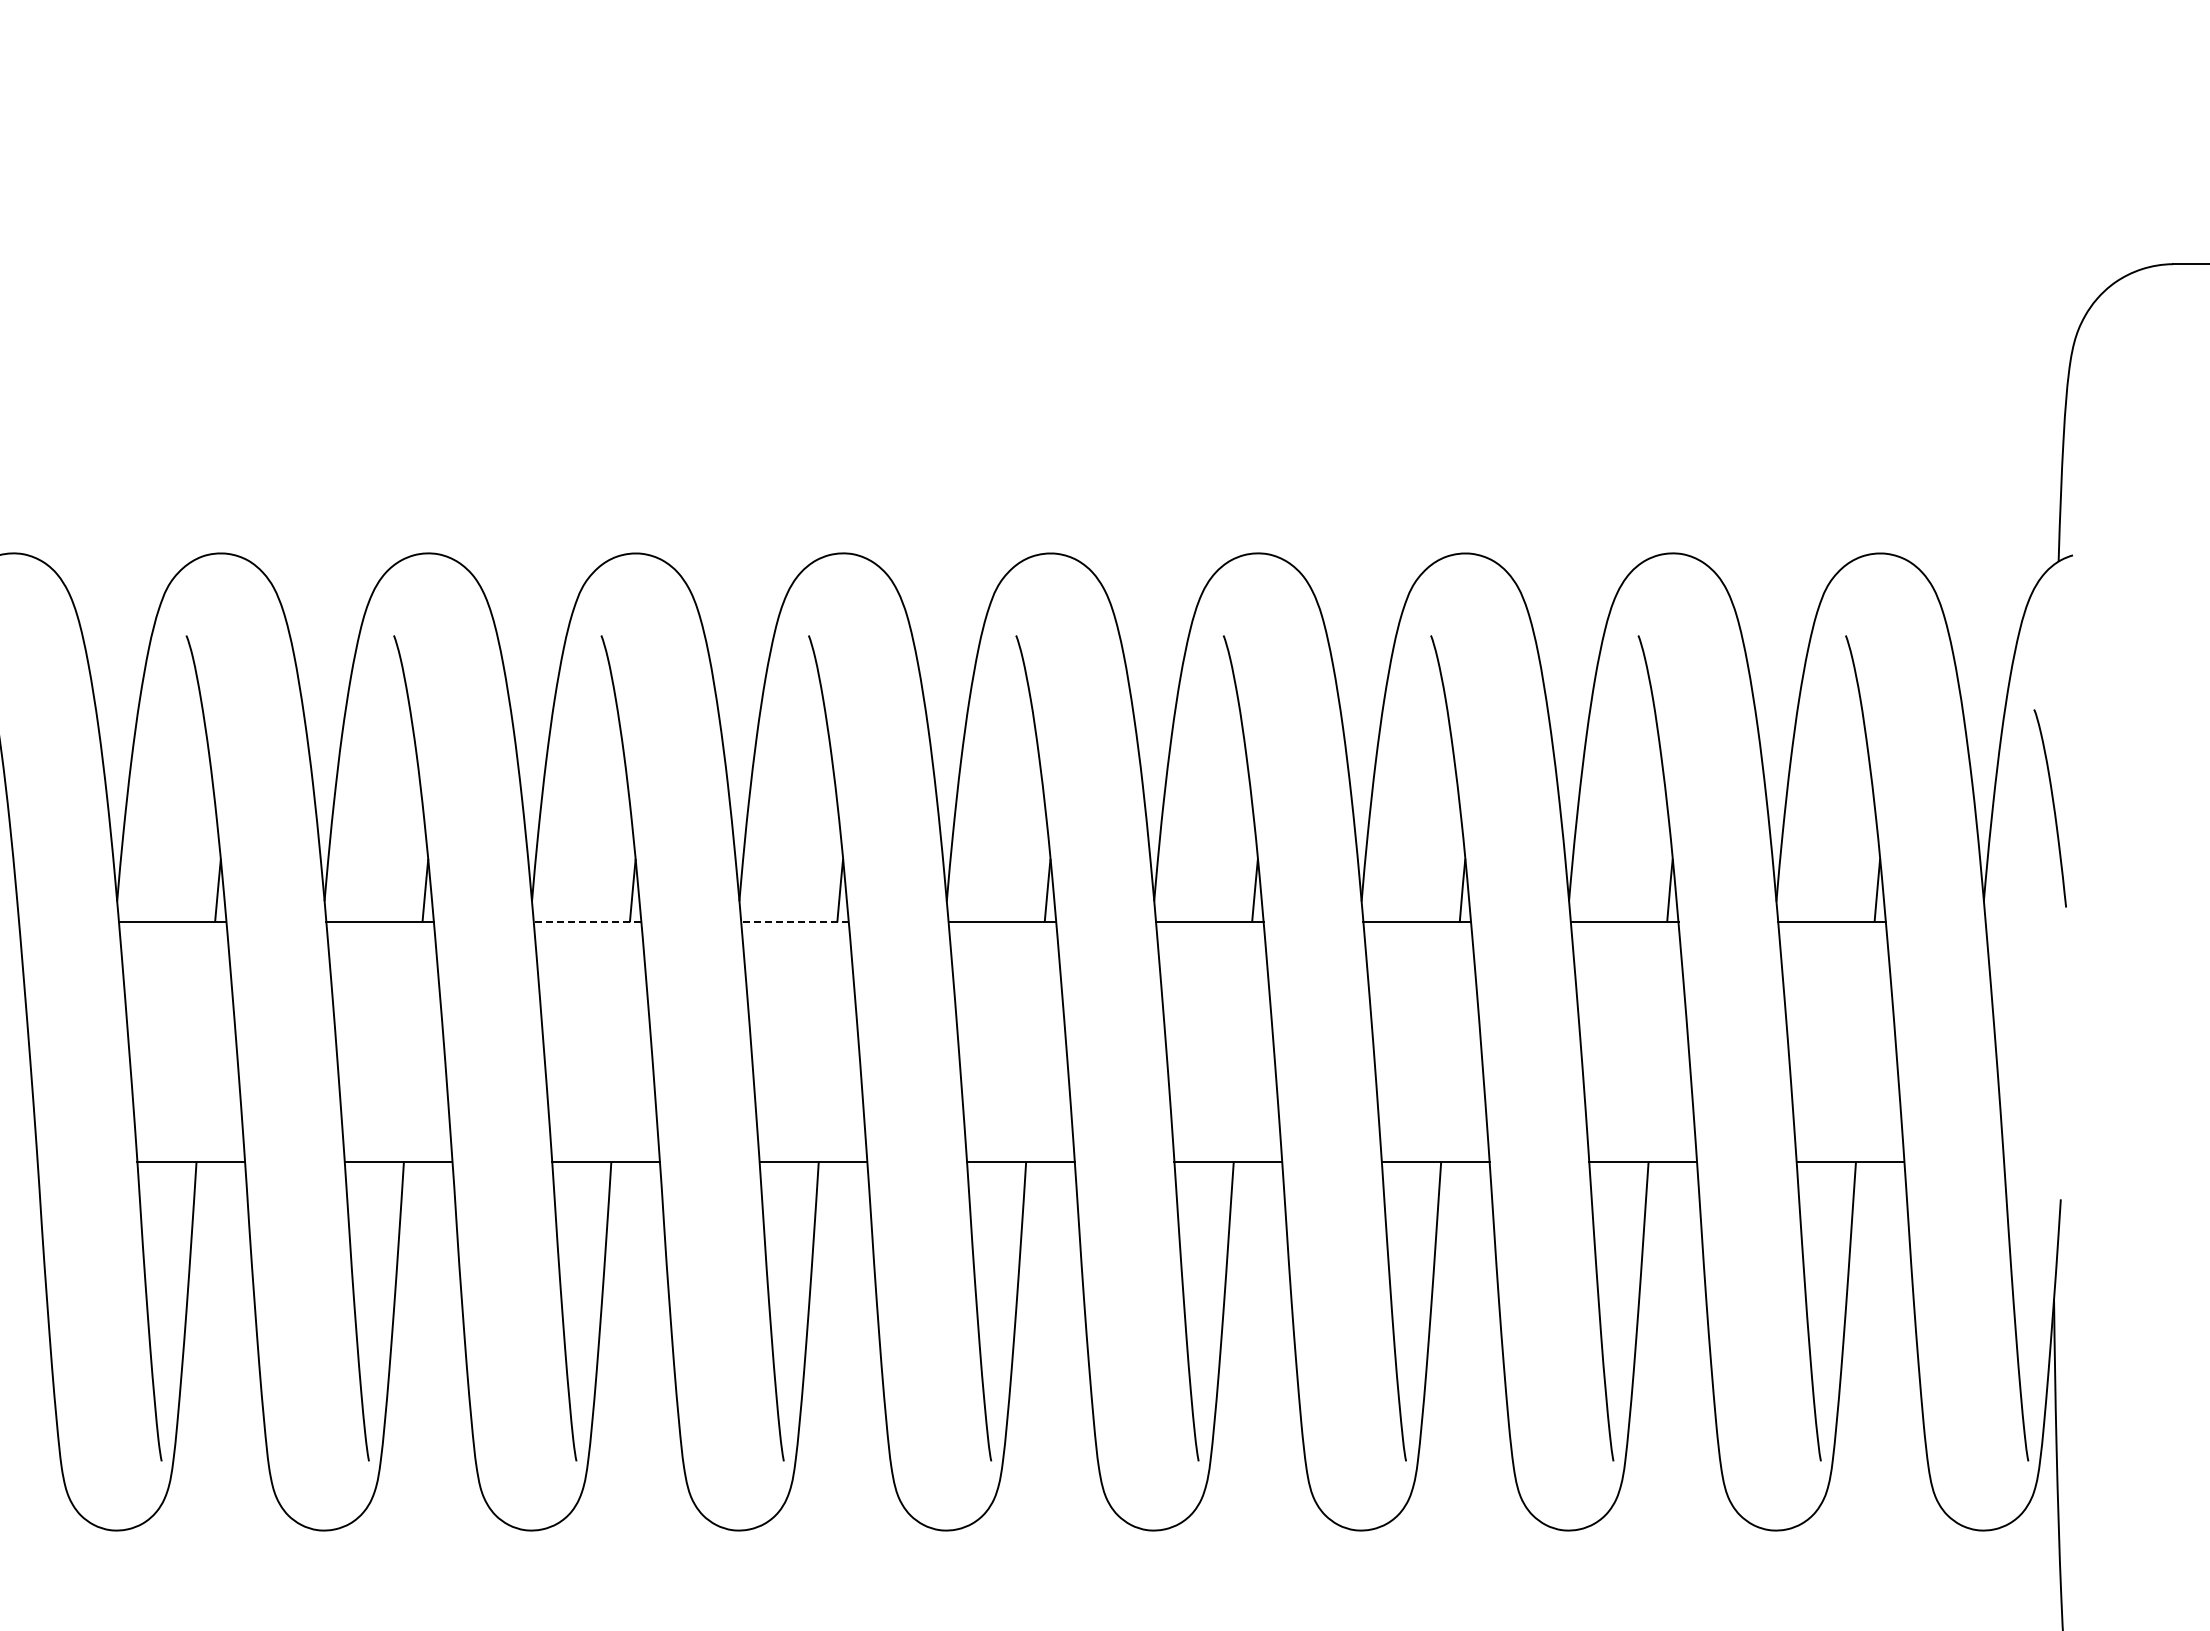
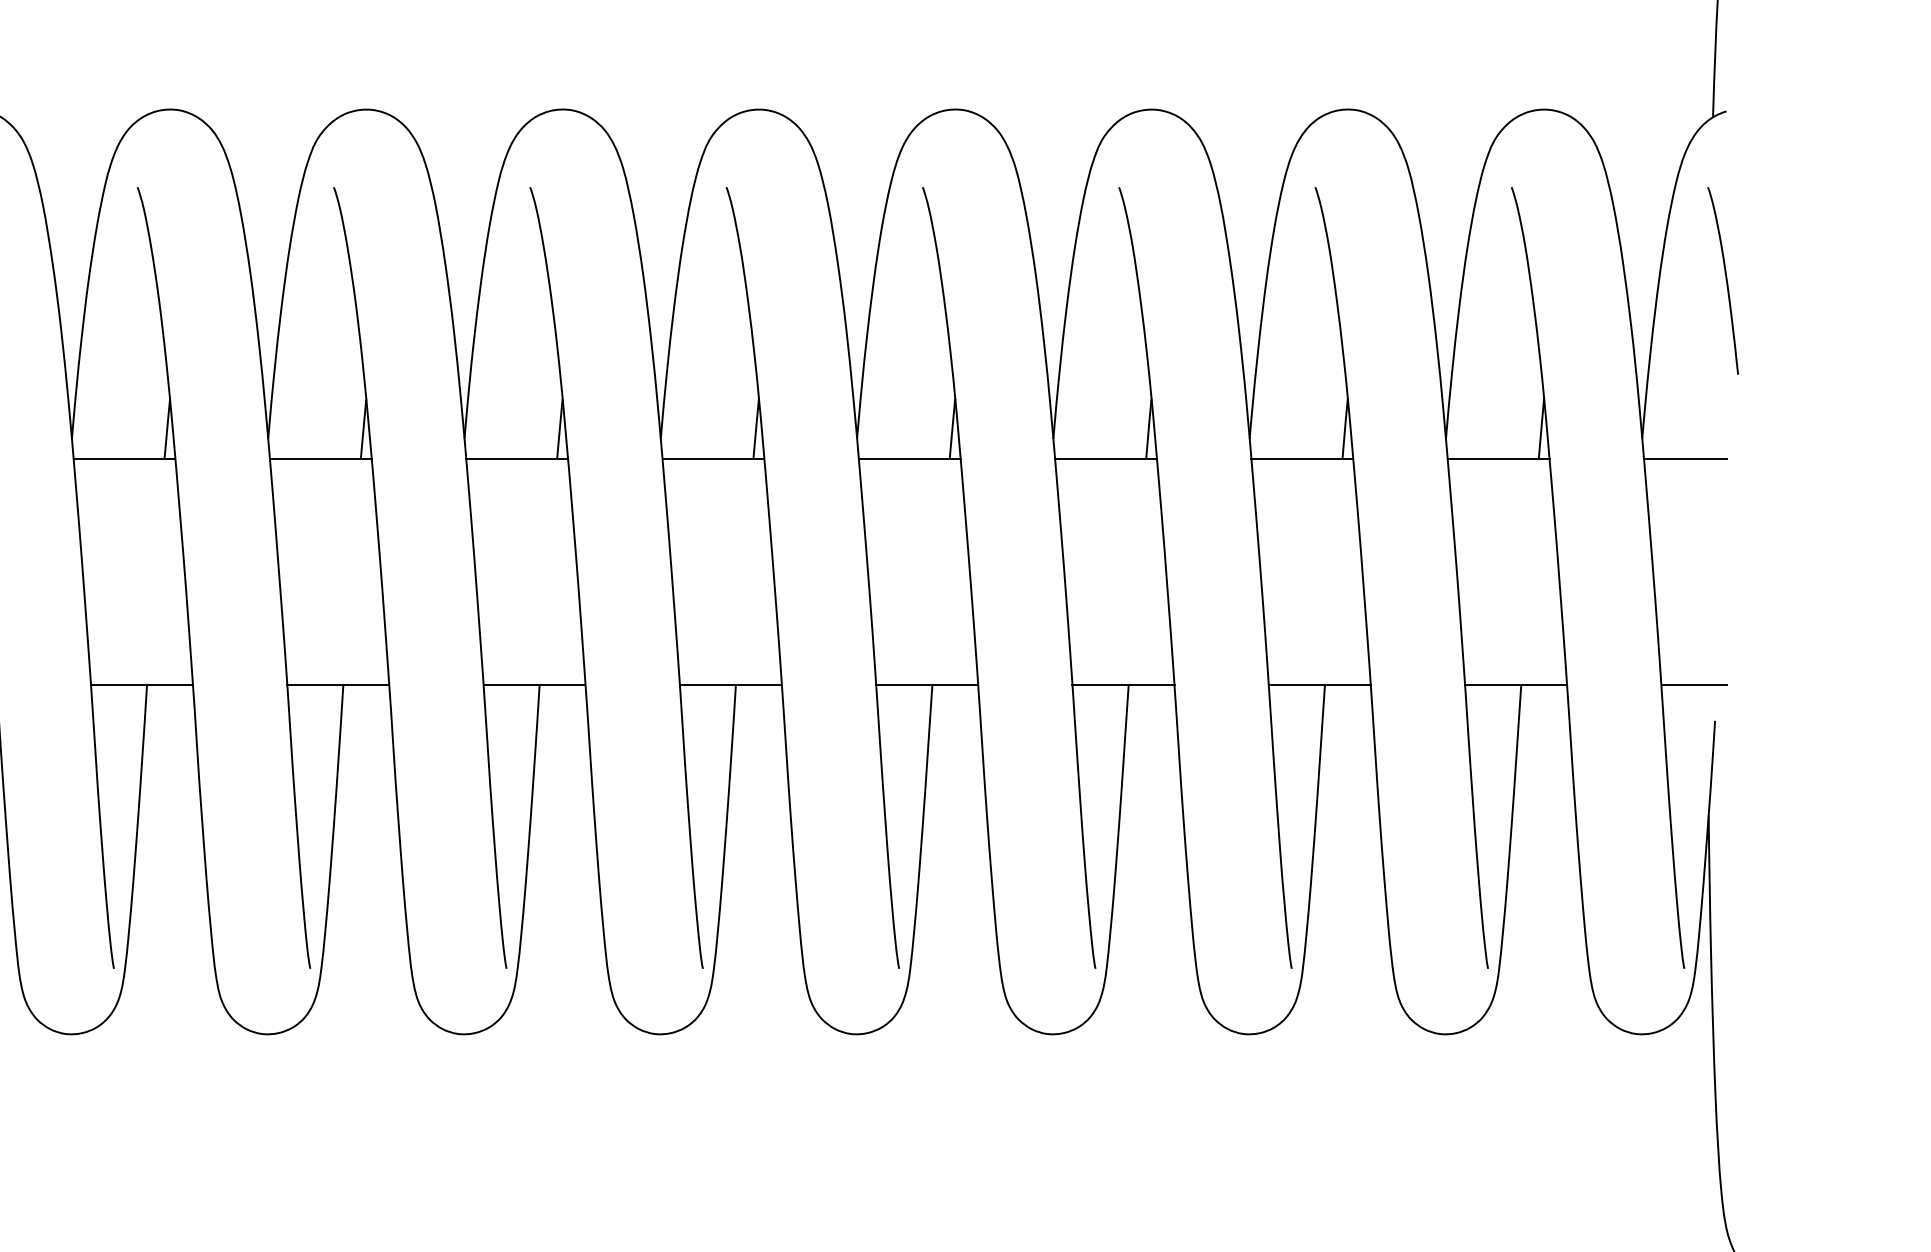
curve: (2053, 808) -> (1726, 280), moved
line: (587, 922) -> (320, 458), dashed -> solid
line: (794, 922) -> (516, 458), dashed -> solid
line: (2029, 922) -> (1685, 458), added
line: (2038, 1161) -> (1693, 685), added

